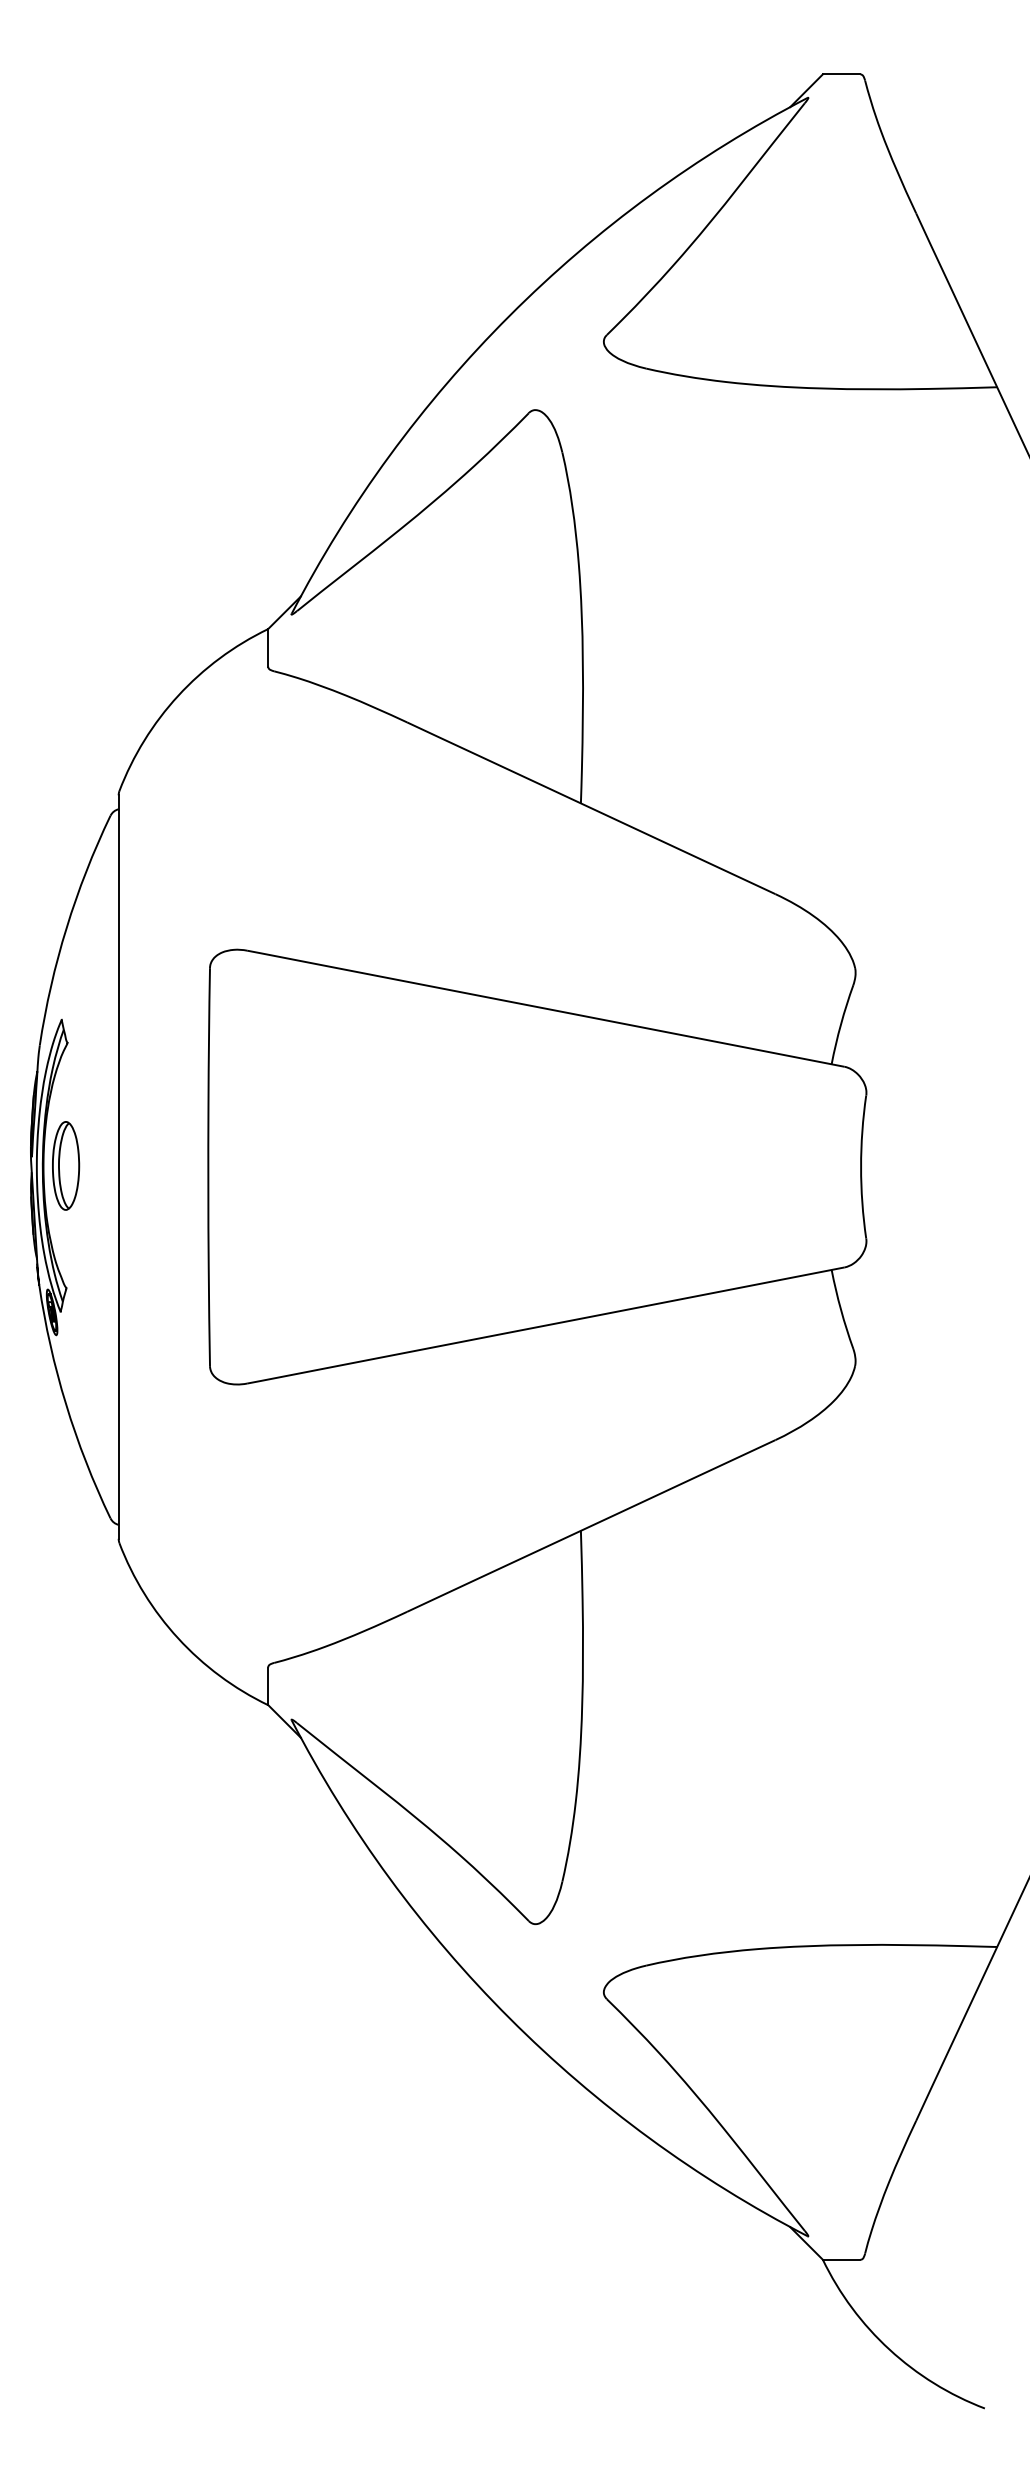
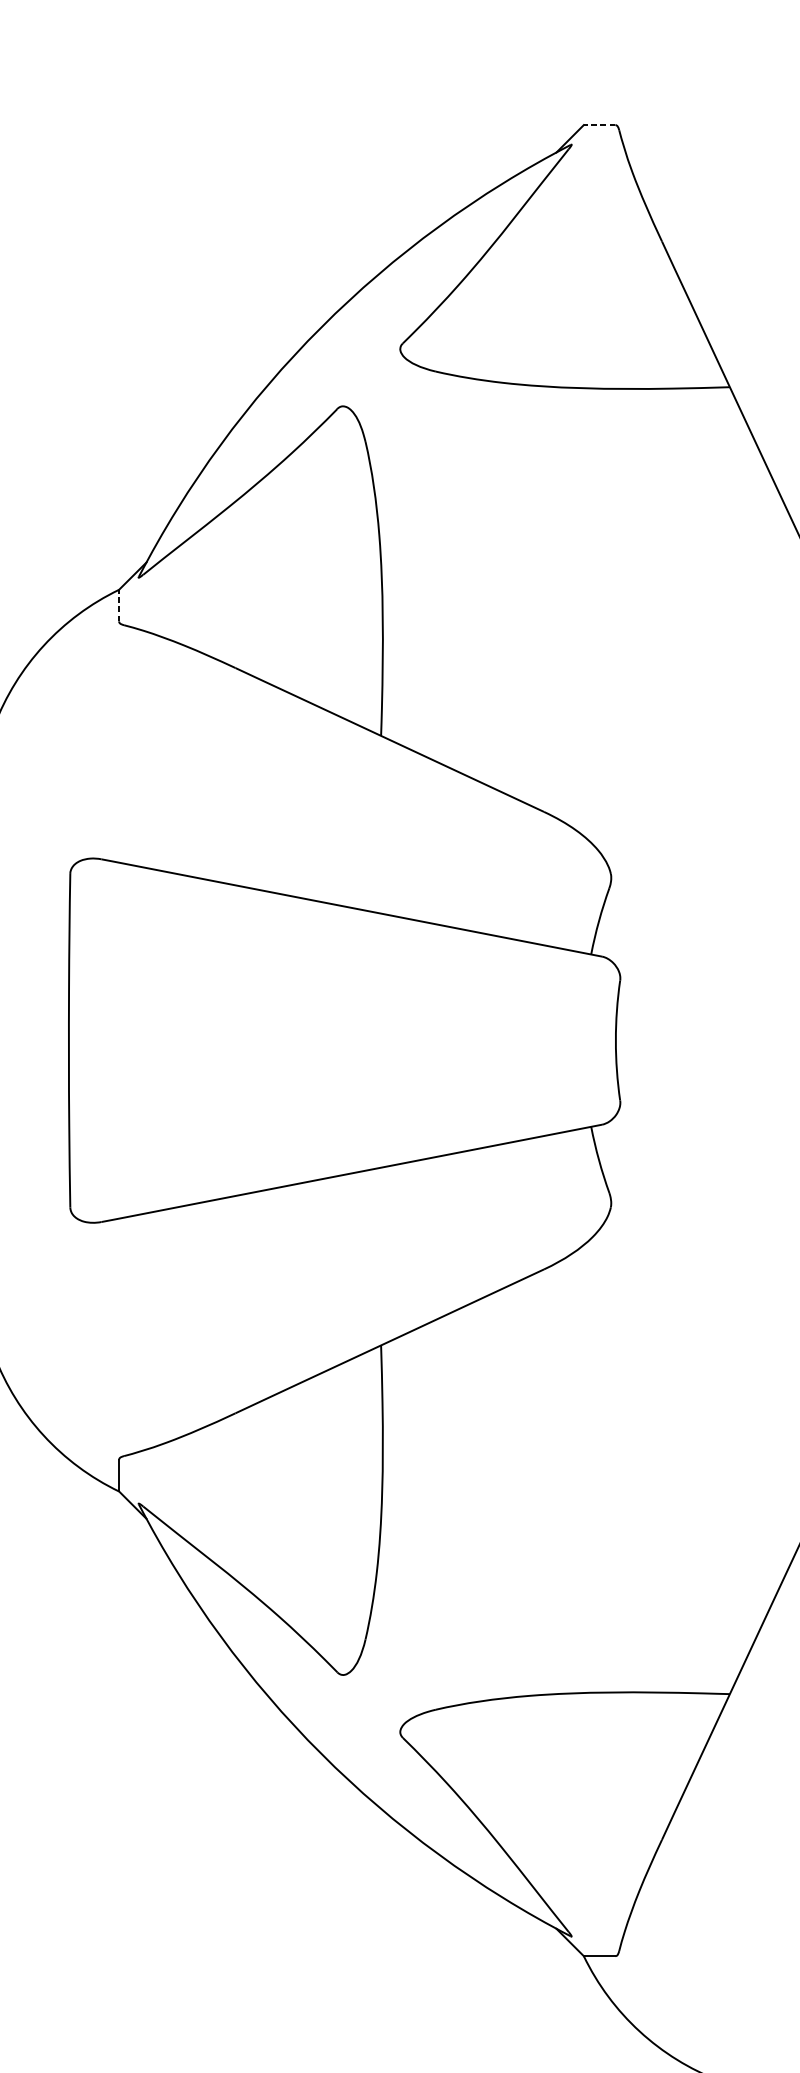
line: (841, 74) -> (599, 125), solid -> dashed
line: (268, 647) -> (119, 605), solid -> dashed

